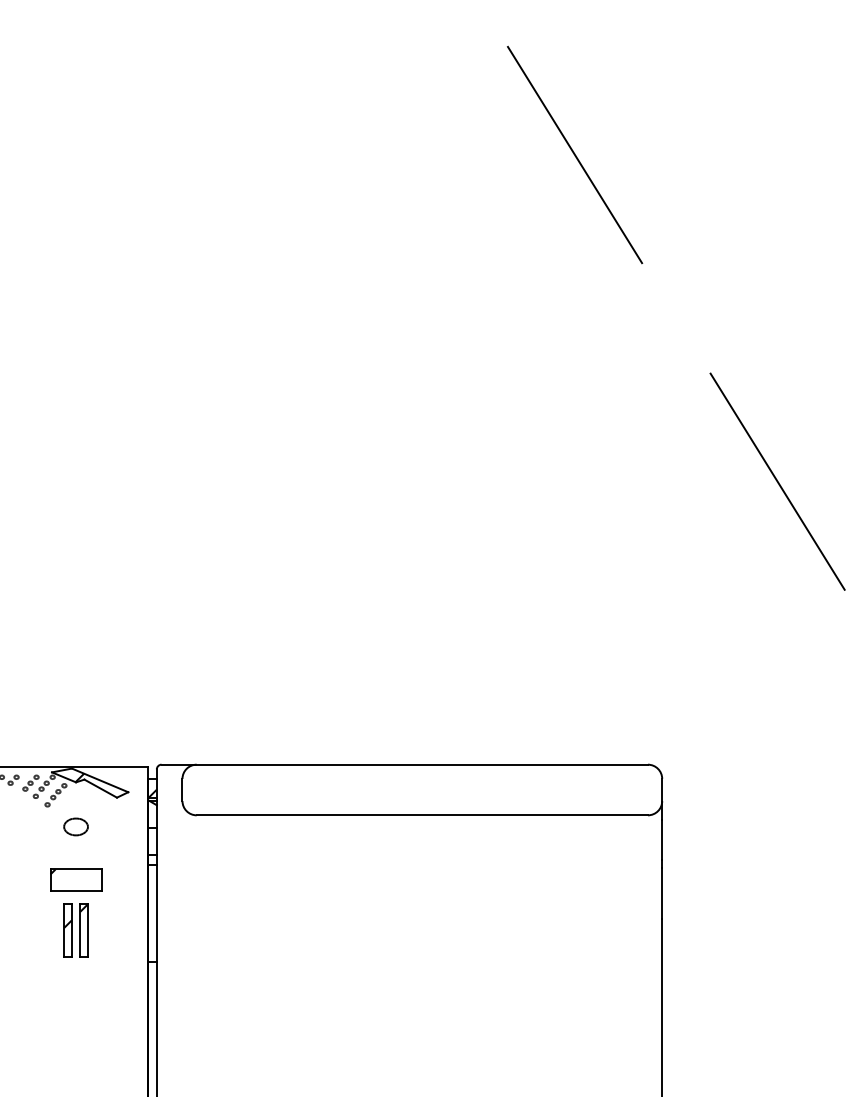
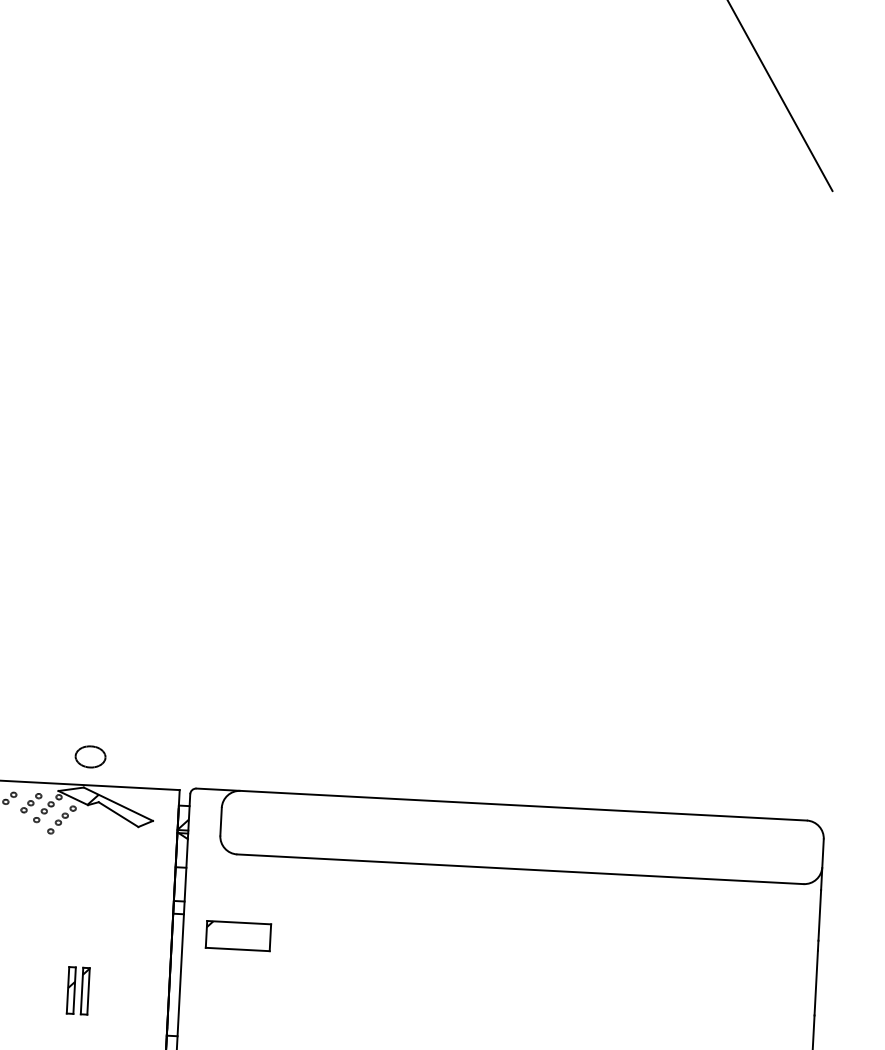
part: (75, 826) -> (89, 756), moved
part: (76, 879) -> (239, 935), moved
part: (75, 930) -> (77, 990), size x0.7

